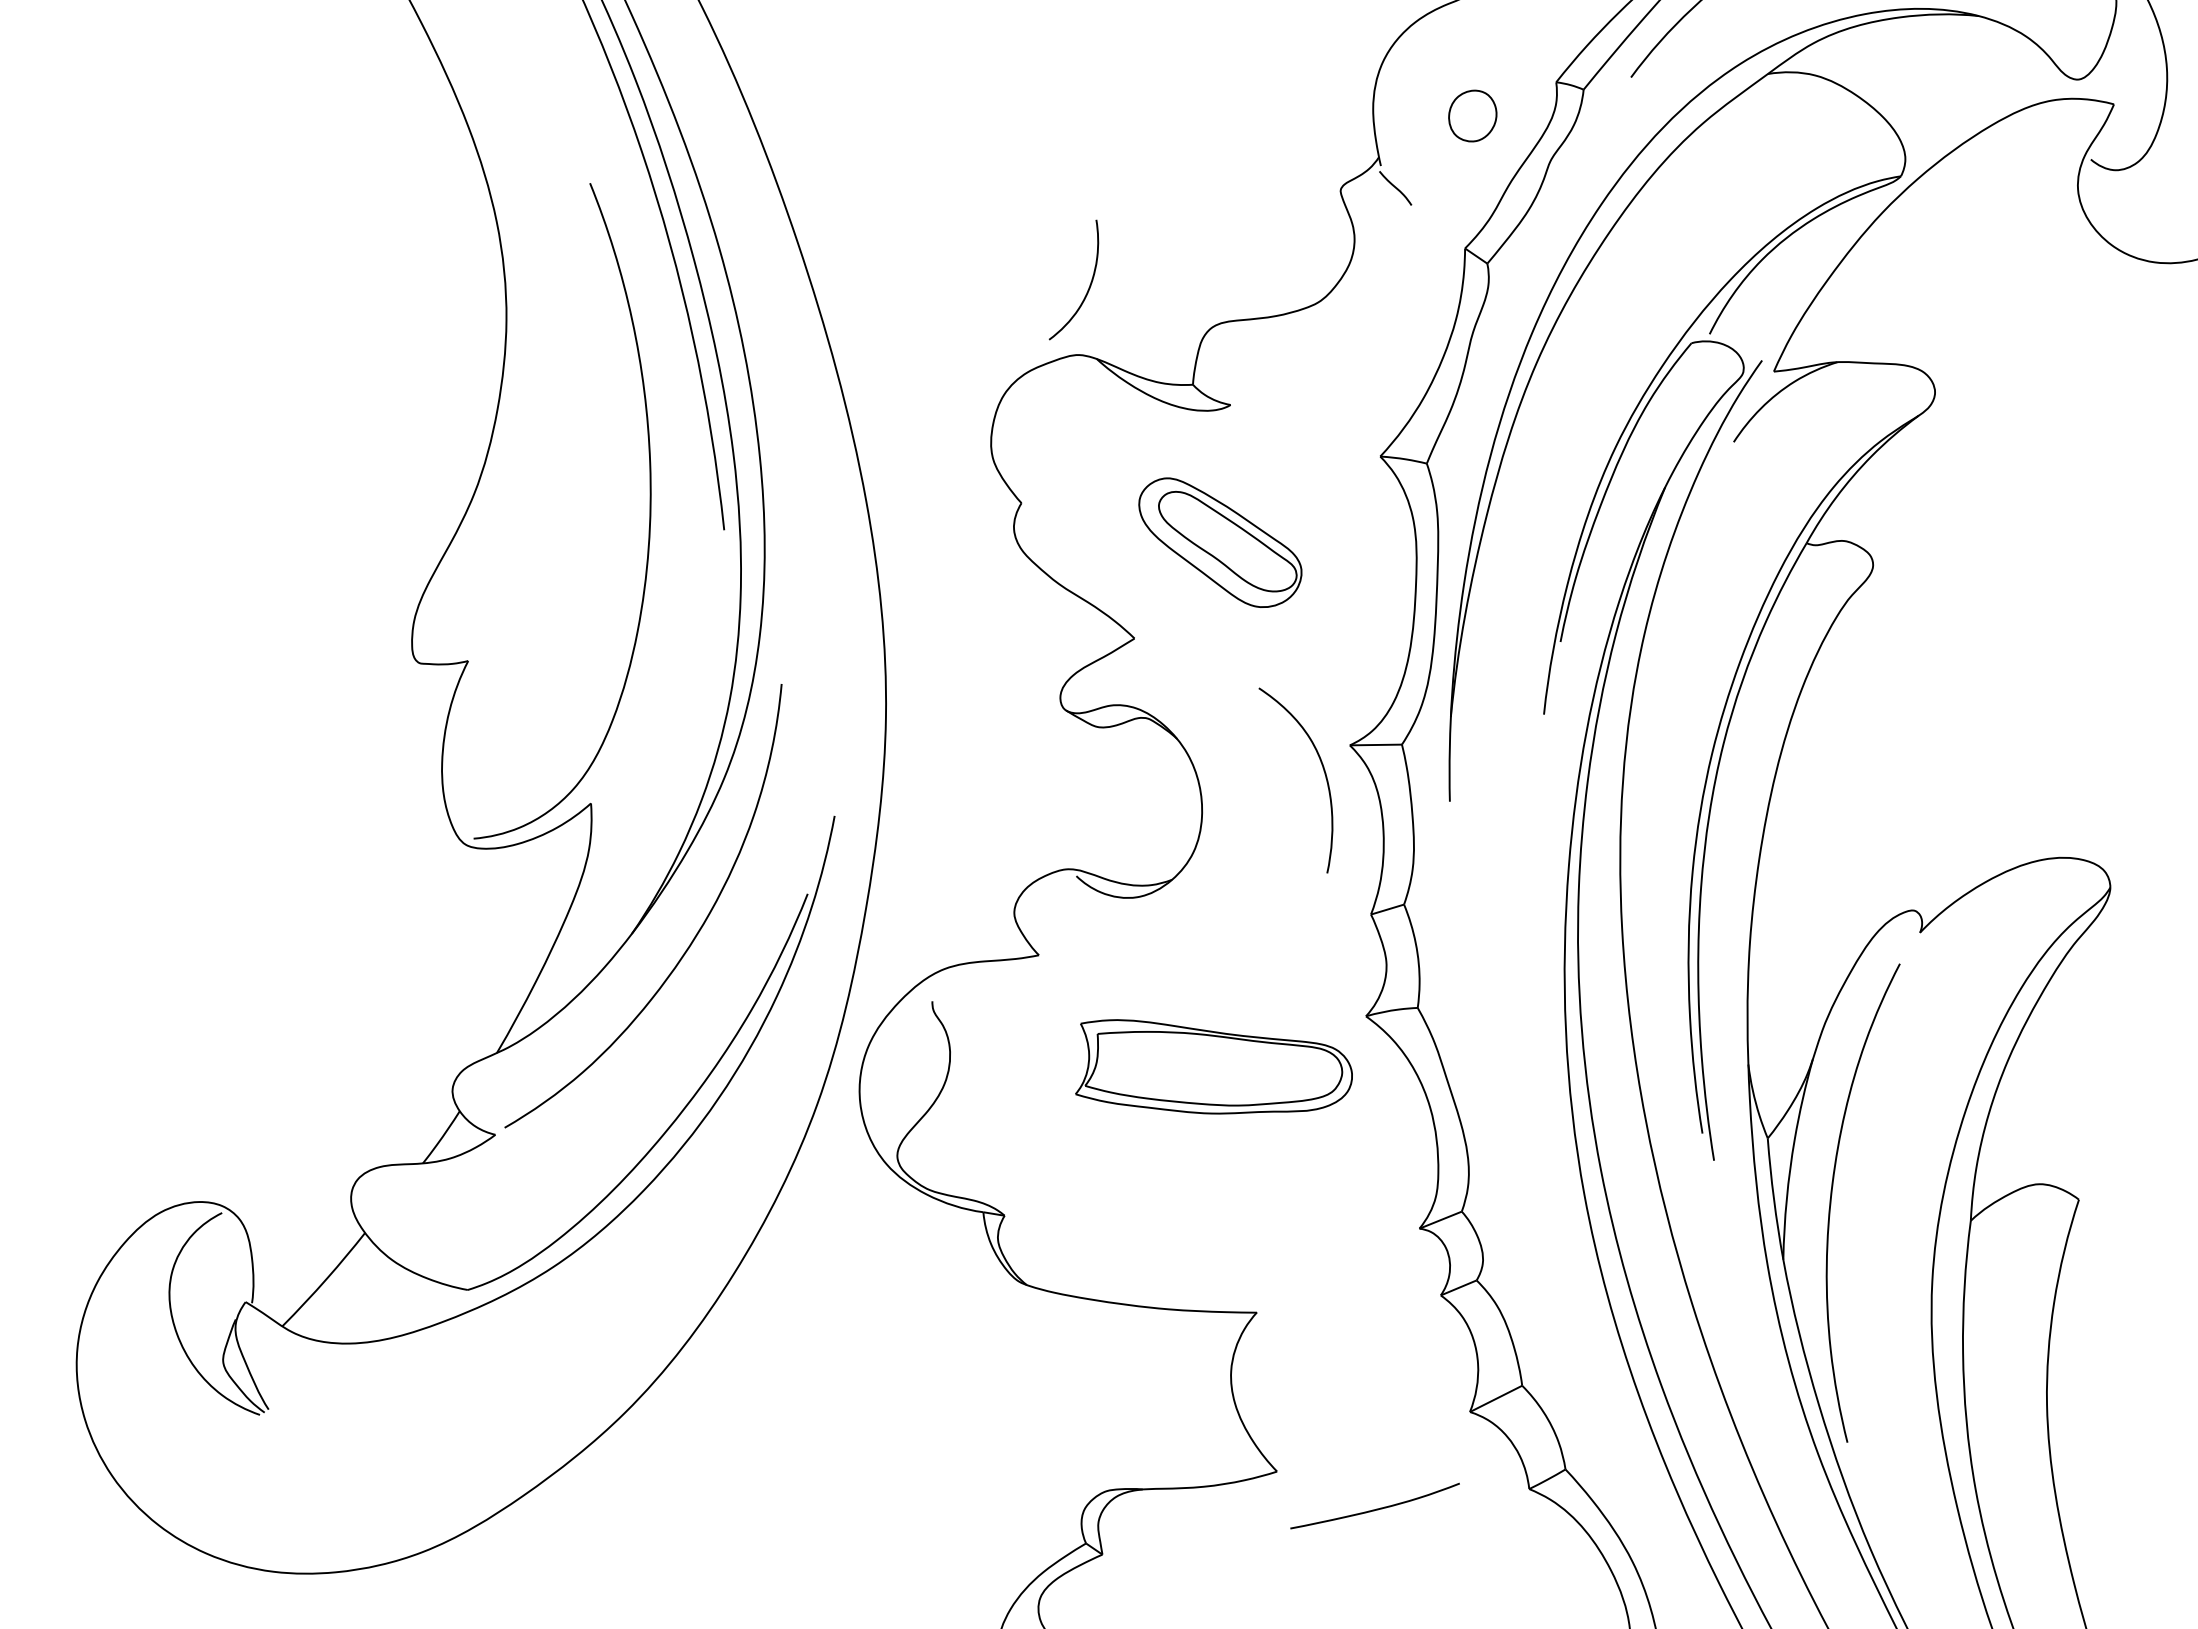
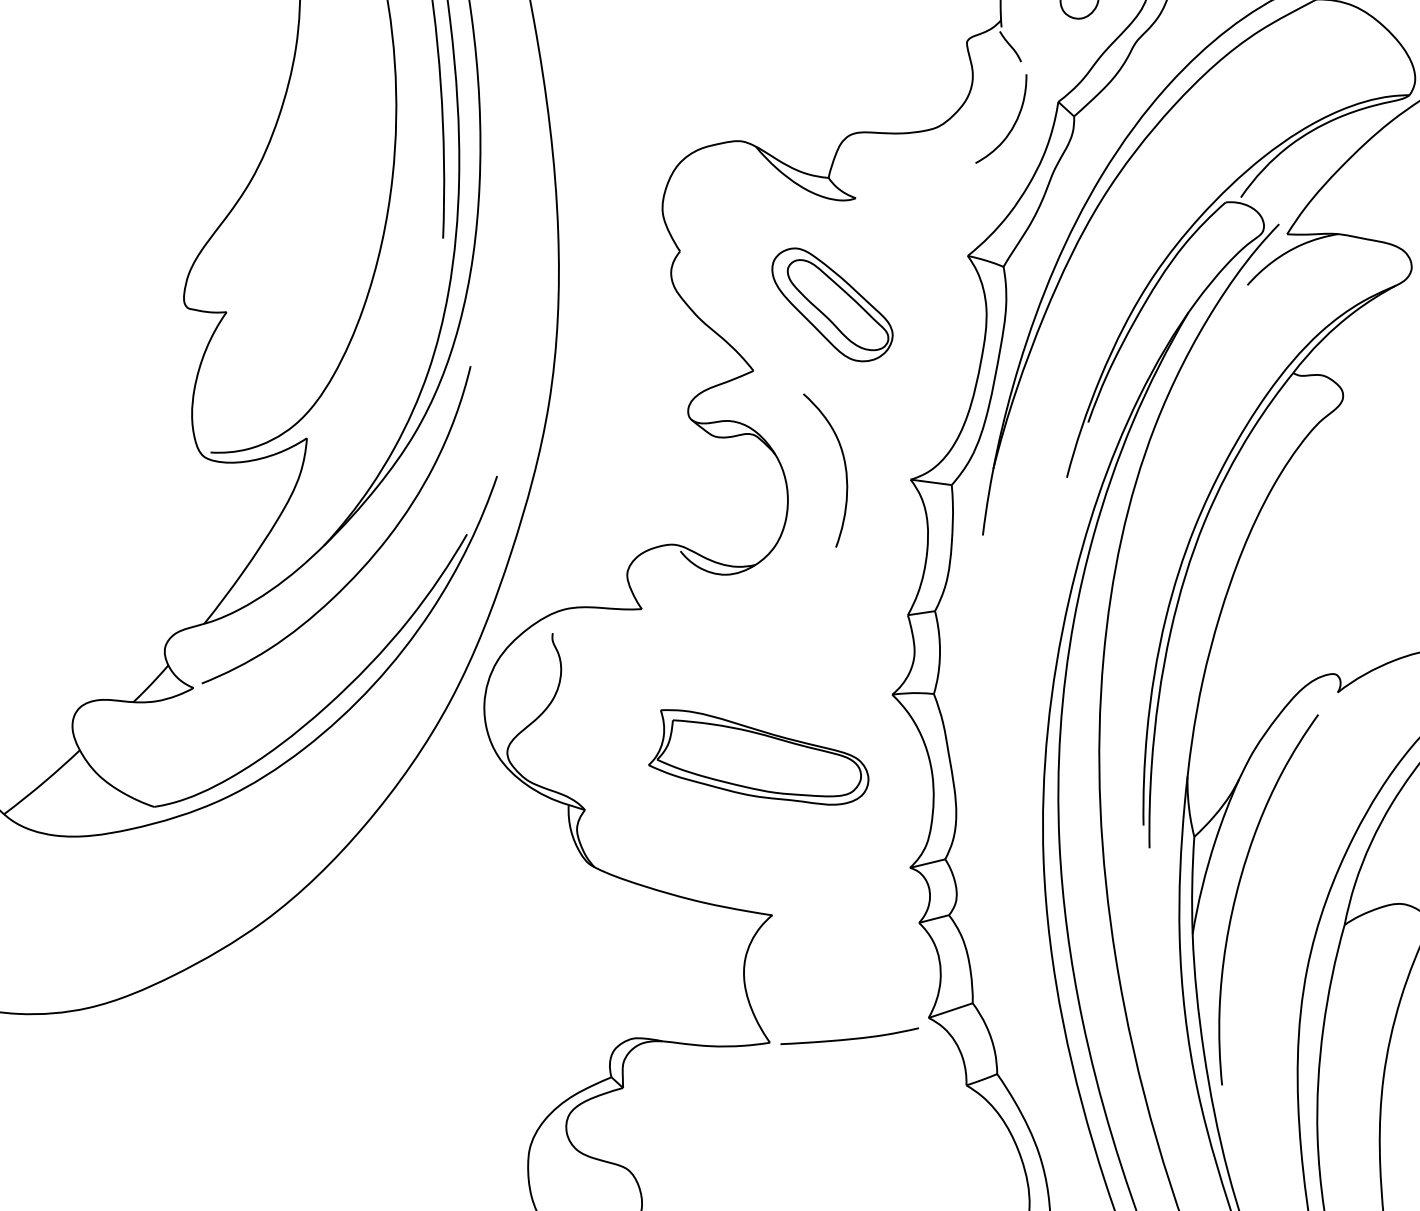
curve: (1089, 284) -> (1013, 124), moved
curve: (1323, 771) -> (844, 466), moved
part: (1213, 1066) -> (760, 759), moved
curve: (1376, 1508) -> (850, 1038), moved

